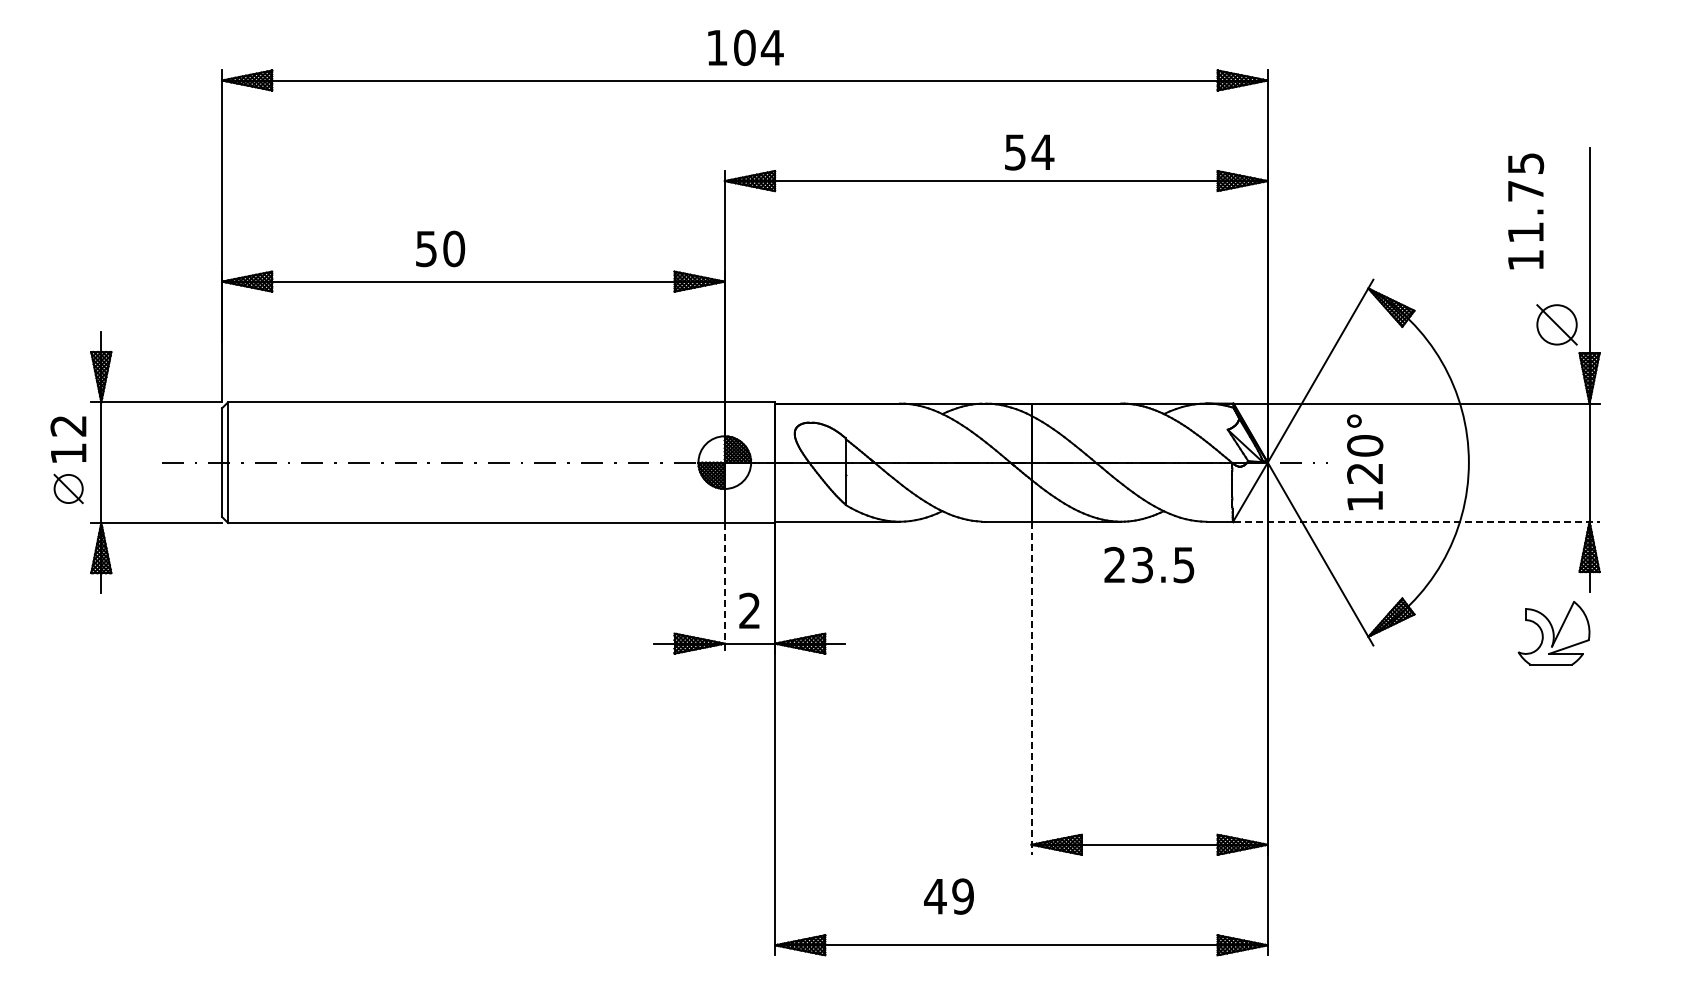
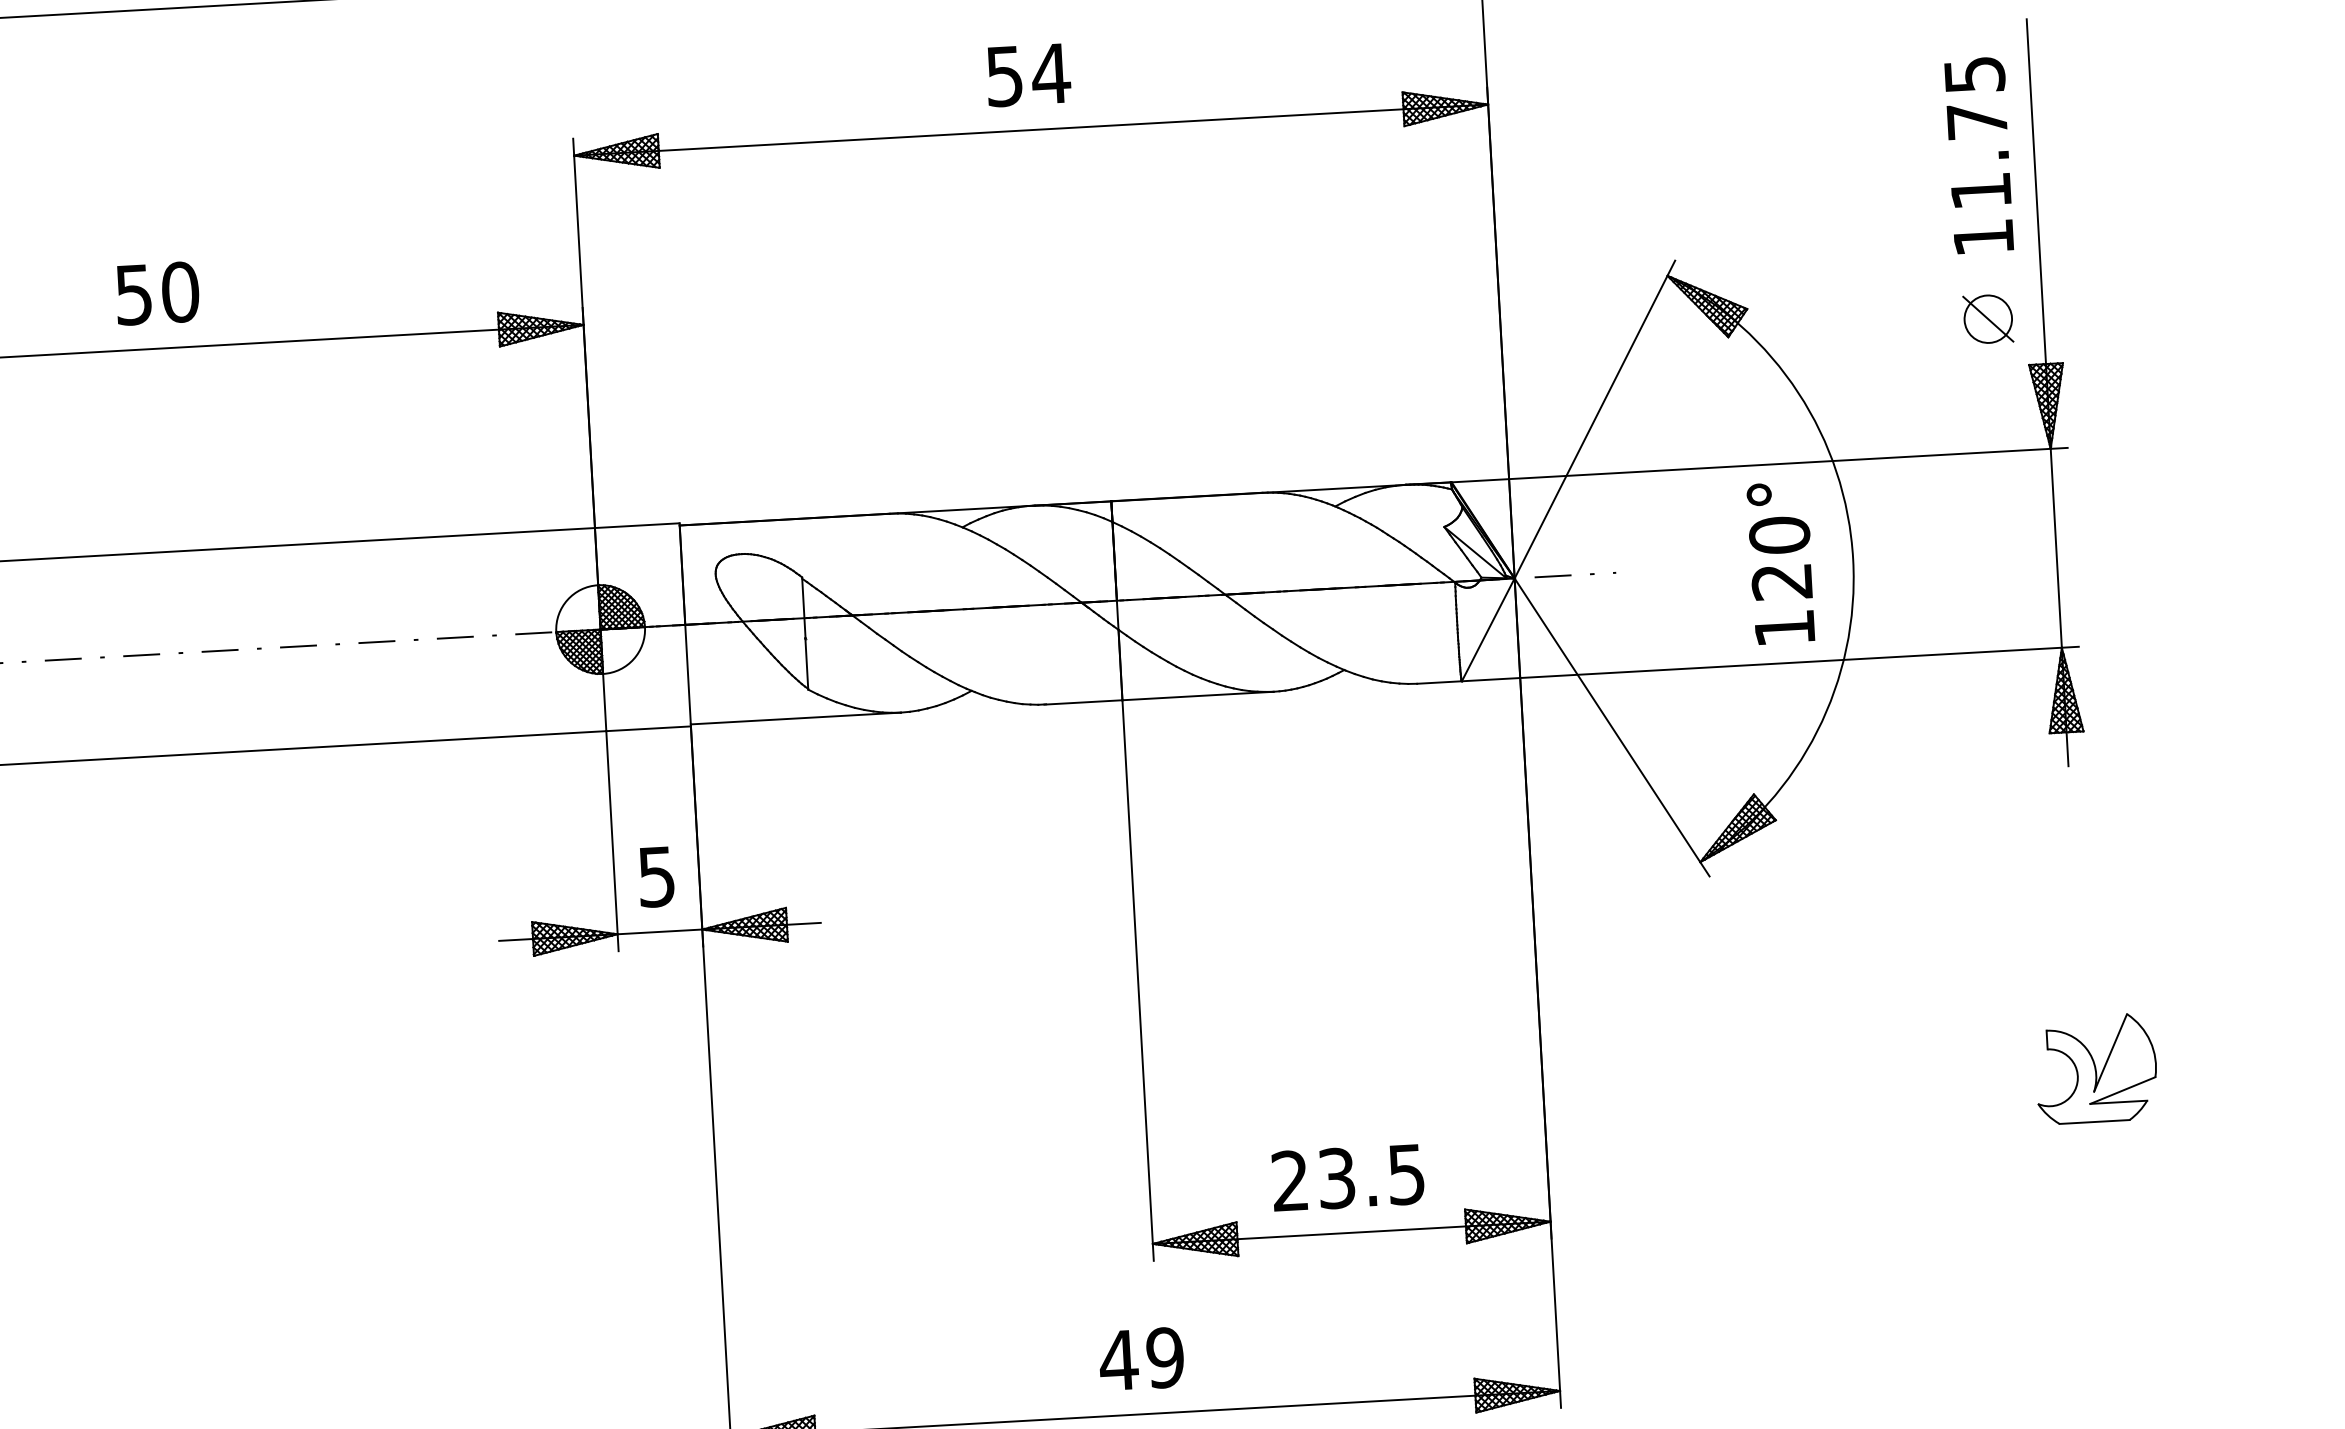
text: (1029, 152) -> (1028, 75), moved
text: (1526, 211) -> (1980, 155), moved
text: (440, 248) -> (157, 292), moved
part: (1556, 324) -> (1987, 318), size x0.71
text: (1365, 462) -> (1781, 563), moved
line: (1416, 521) -> (1770, 663), dashed -> solid
text: (1149, 564) -> (1348, 1176), moved
line: (724, 588) -> (611, 841), dashed -> solid
text: (749, 610) -> (656, 876), 2 -> 5
part: (1553, 633) -> (2095, 1069), moved
line: (1031, 688) -> (1138, 980), dashed -> solid
text: (948, 896) -> (1140, 1358), moved

